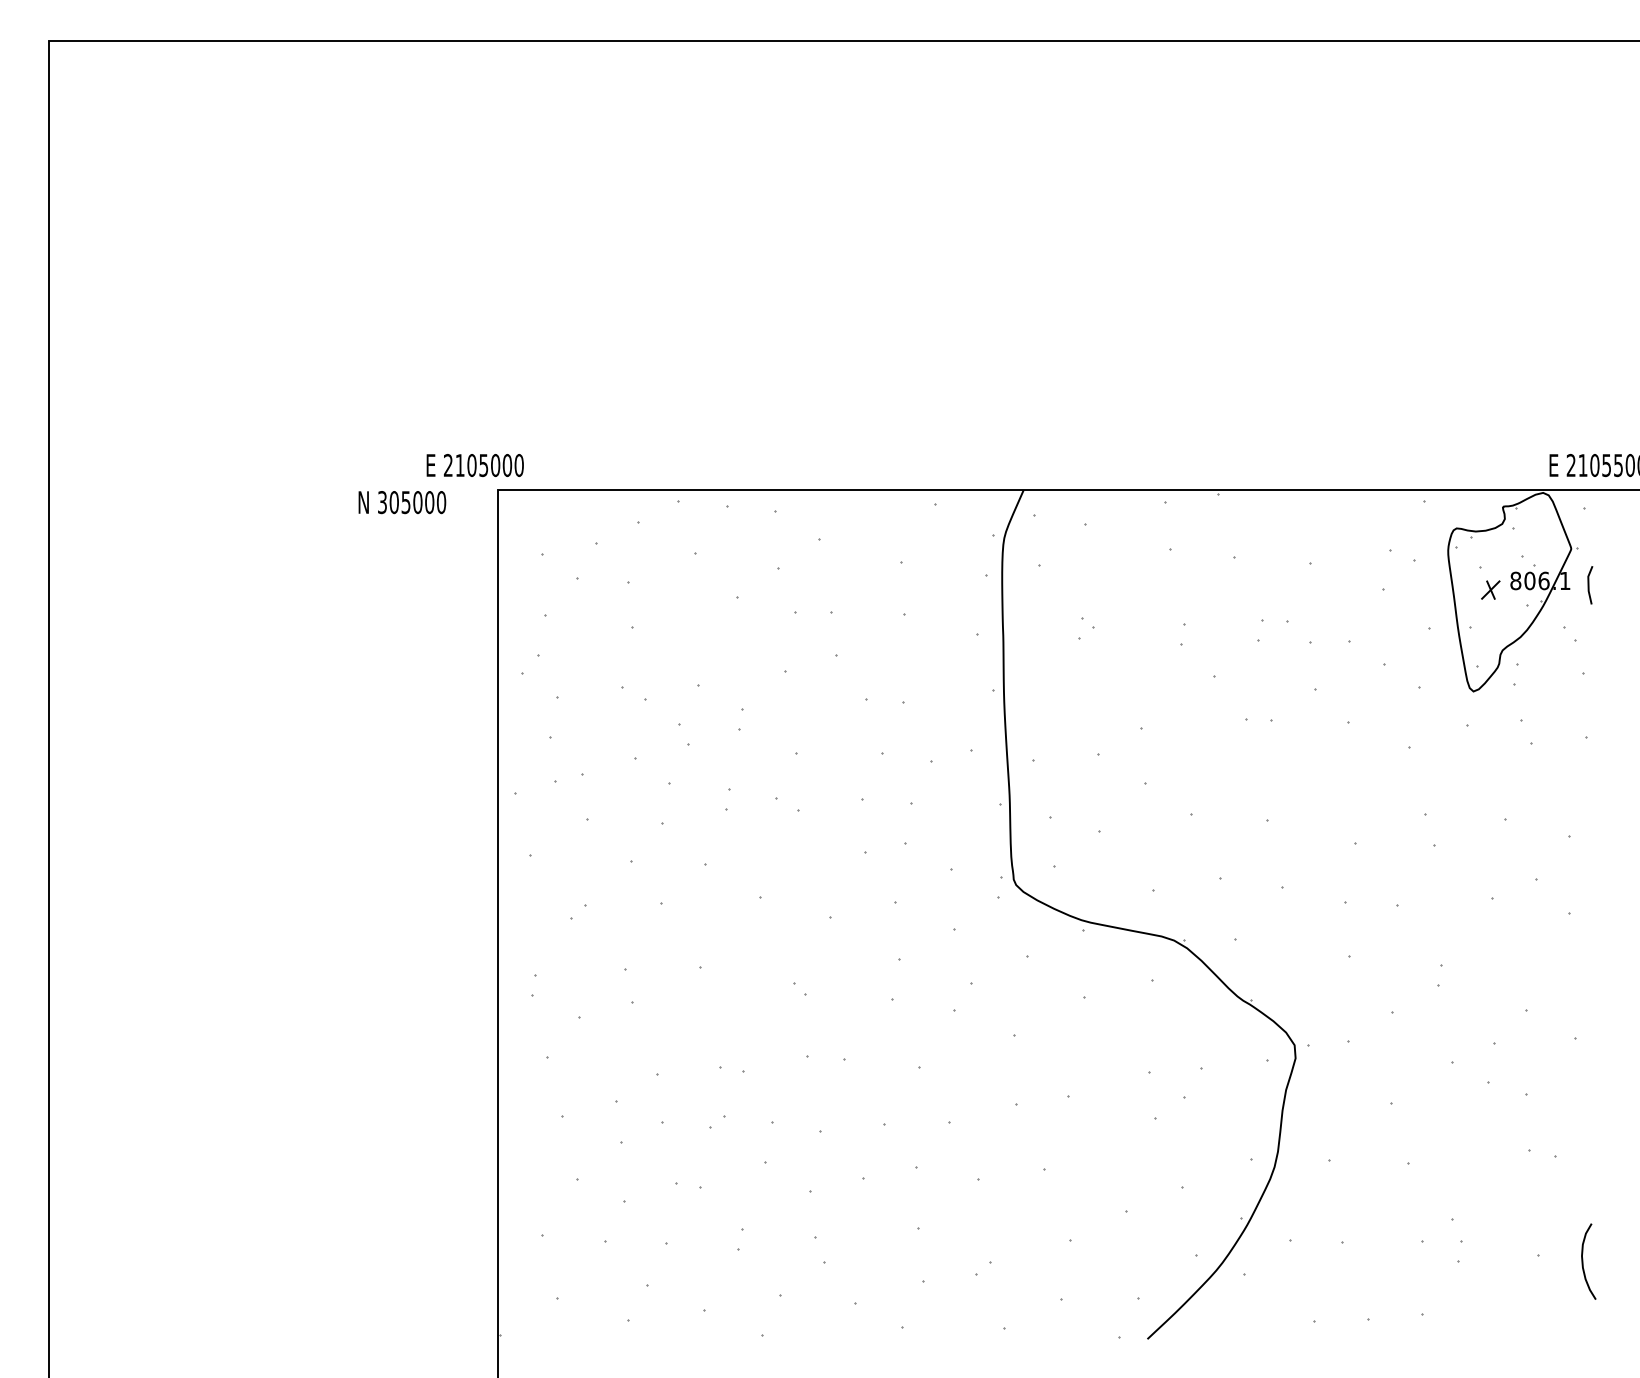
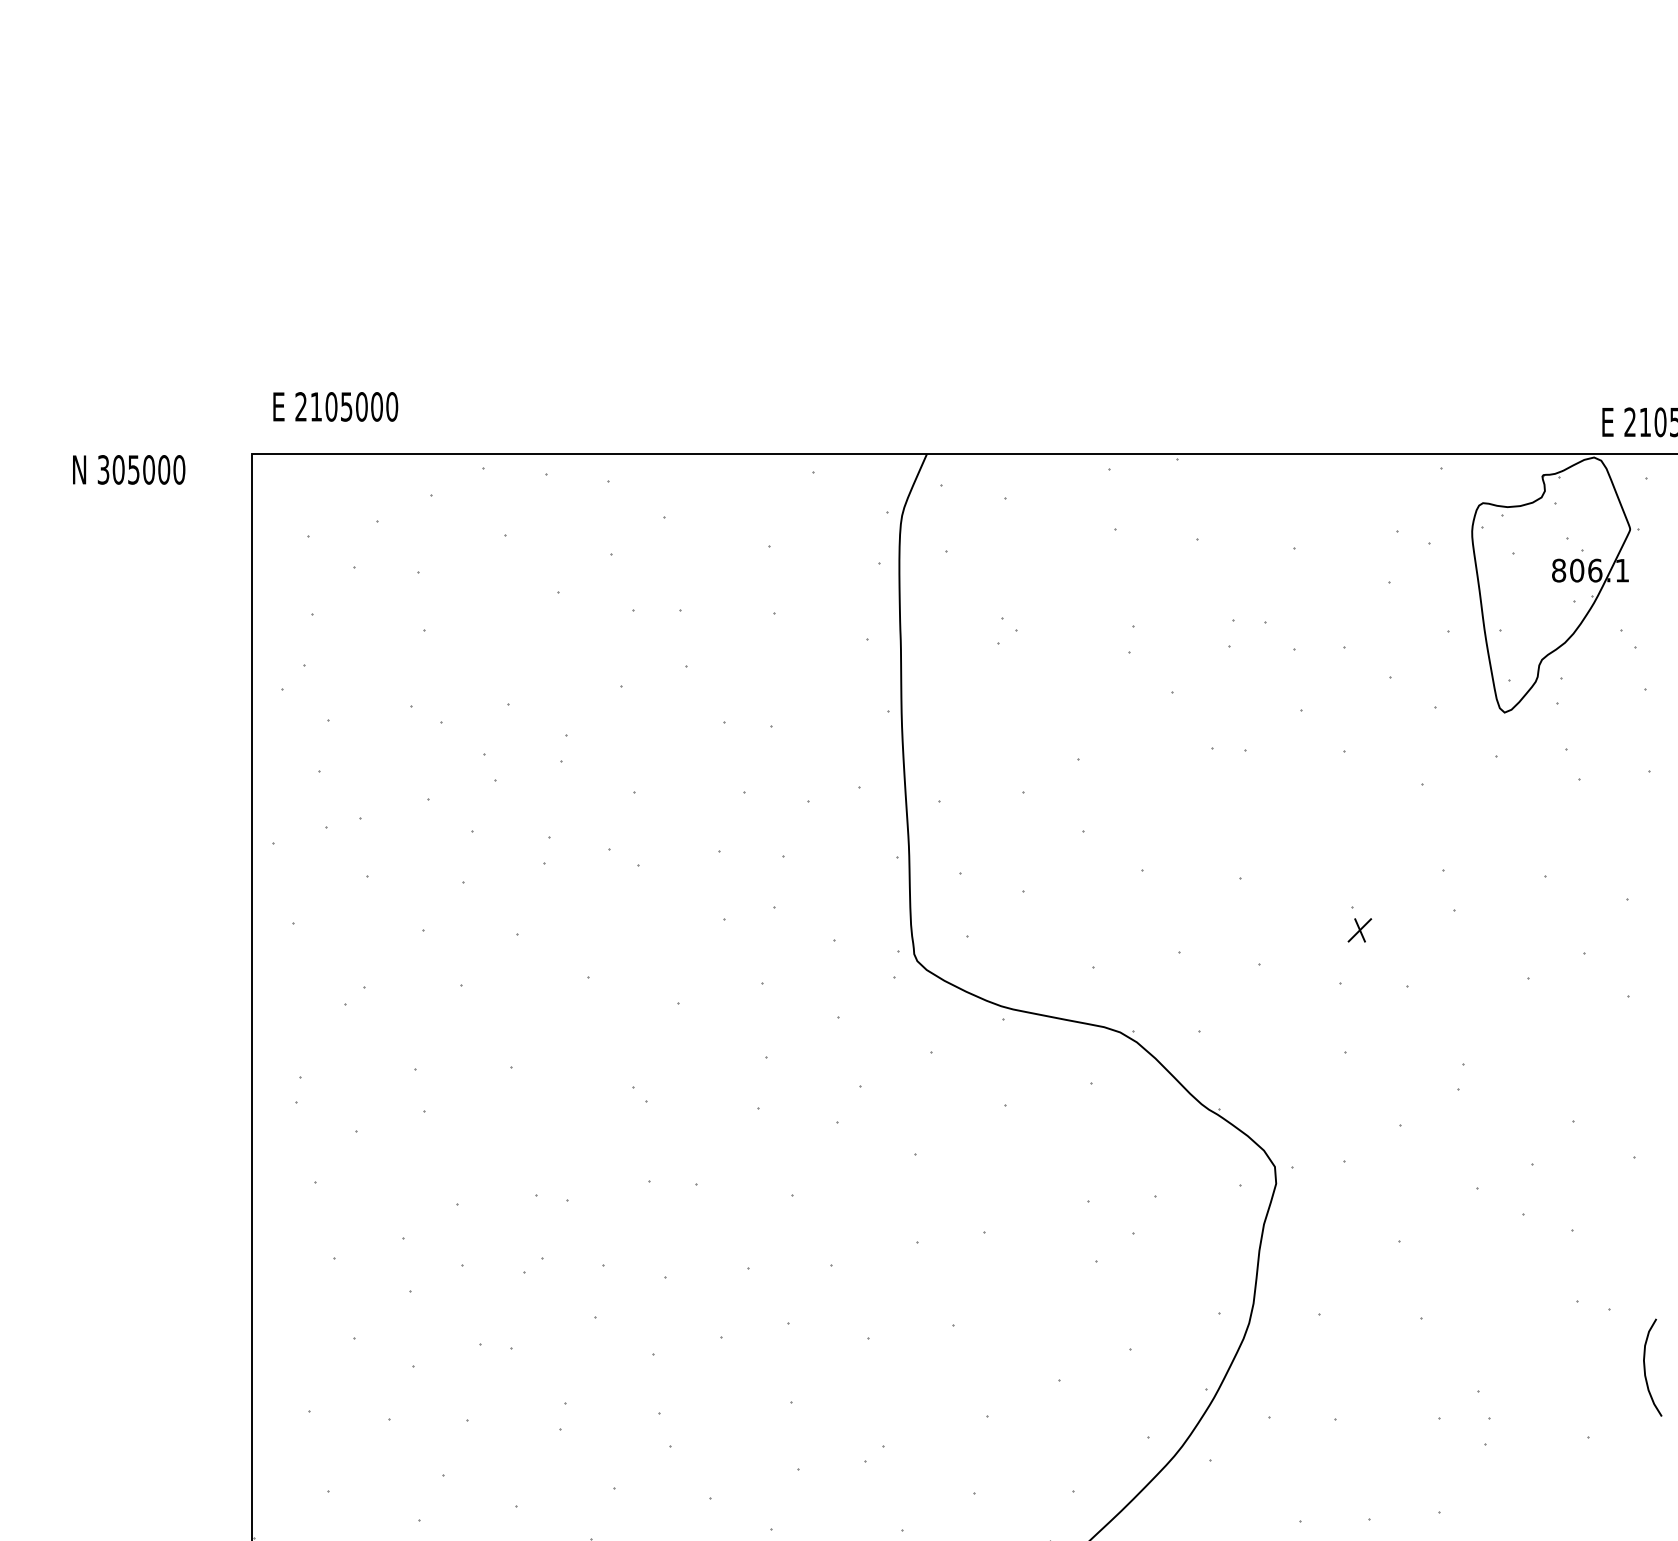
text: (474, 465) -> (334, 406), moved
line: (1589, 585) -> (1653, 576), removed
part: (1490, 589) -> (1359, 929), moved
curve: (1583, 1261) -> (1645, 1367), moved

